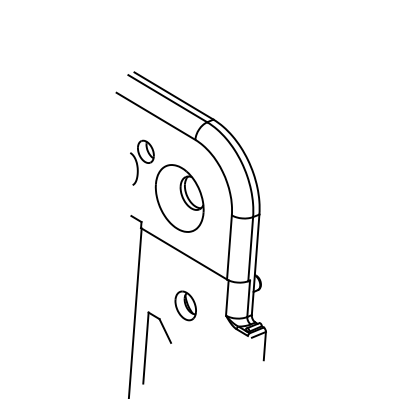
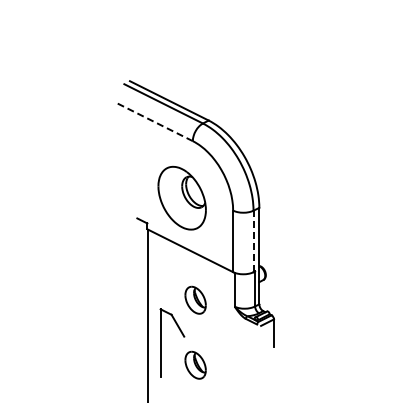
line: (155, 116) -> (153, 121), solid -> dashed
part: (141, 162) -> (143, 166), removed
line: (250, 249) -> (253, 241), solid -> dashed
part: (180, 372) -> (195, 364), added

